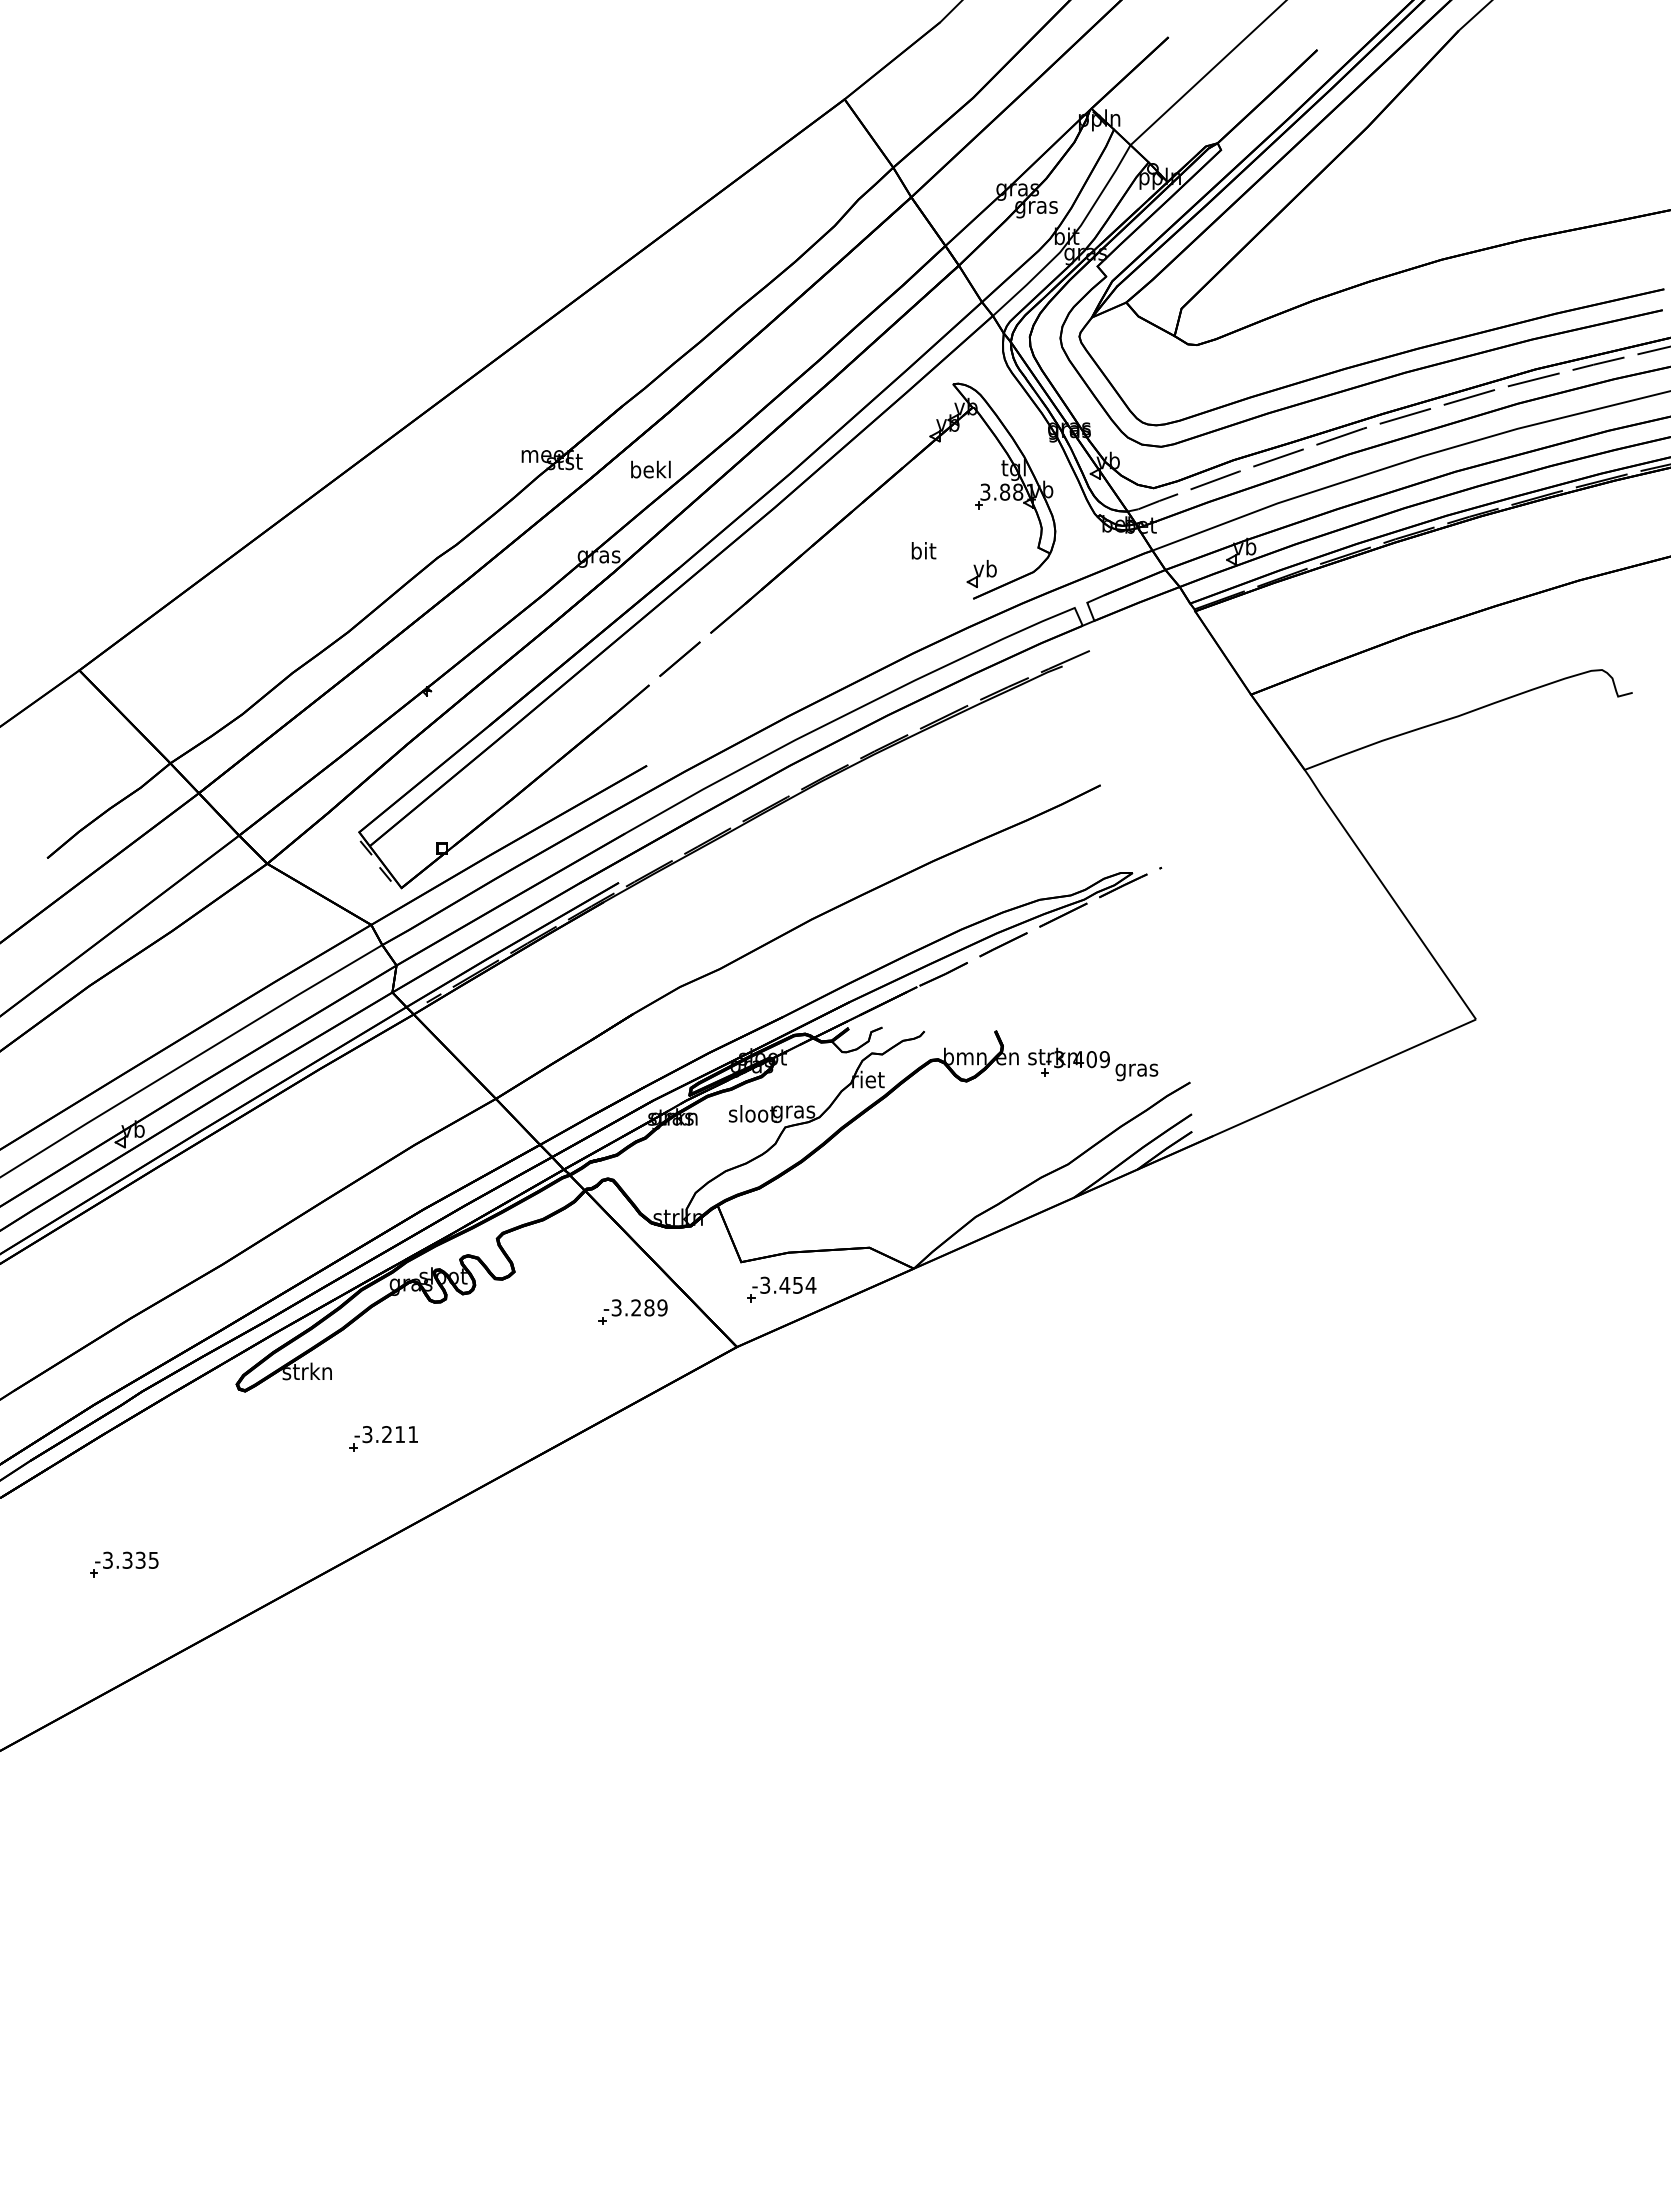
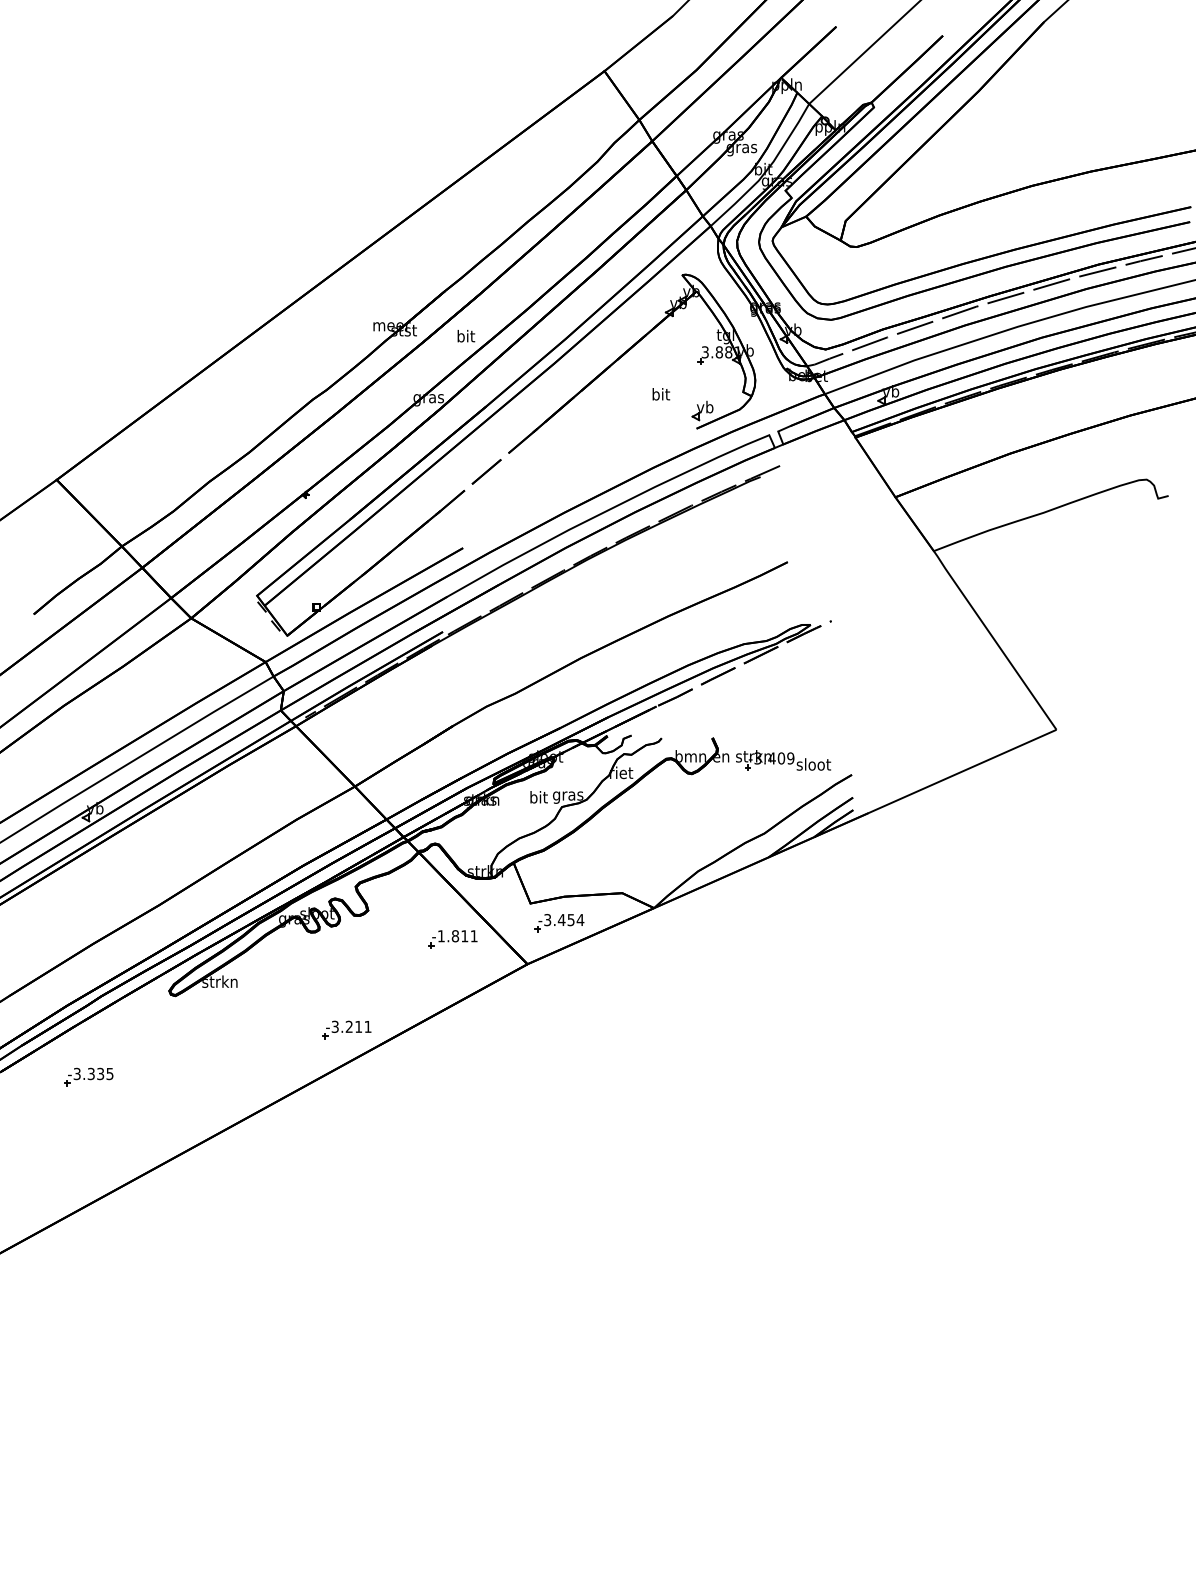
text: (650, 469) -> (465, 336), bekl -> bit
text: (1137, 1070) -> (814, 766), gras -> sloot
text: (752, 1113) -> (538, 797), sloot -> bit
text: (639, 1307) -> (457, 935), -3.289 -> -1.811
part: (383, 1438) -> (346, 1029), moved
part: (124, 1564) -> (89, 1076), moved

